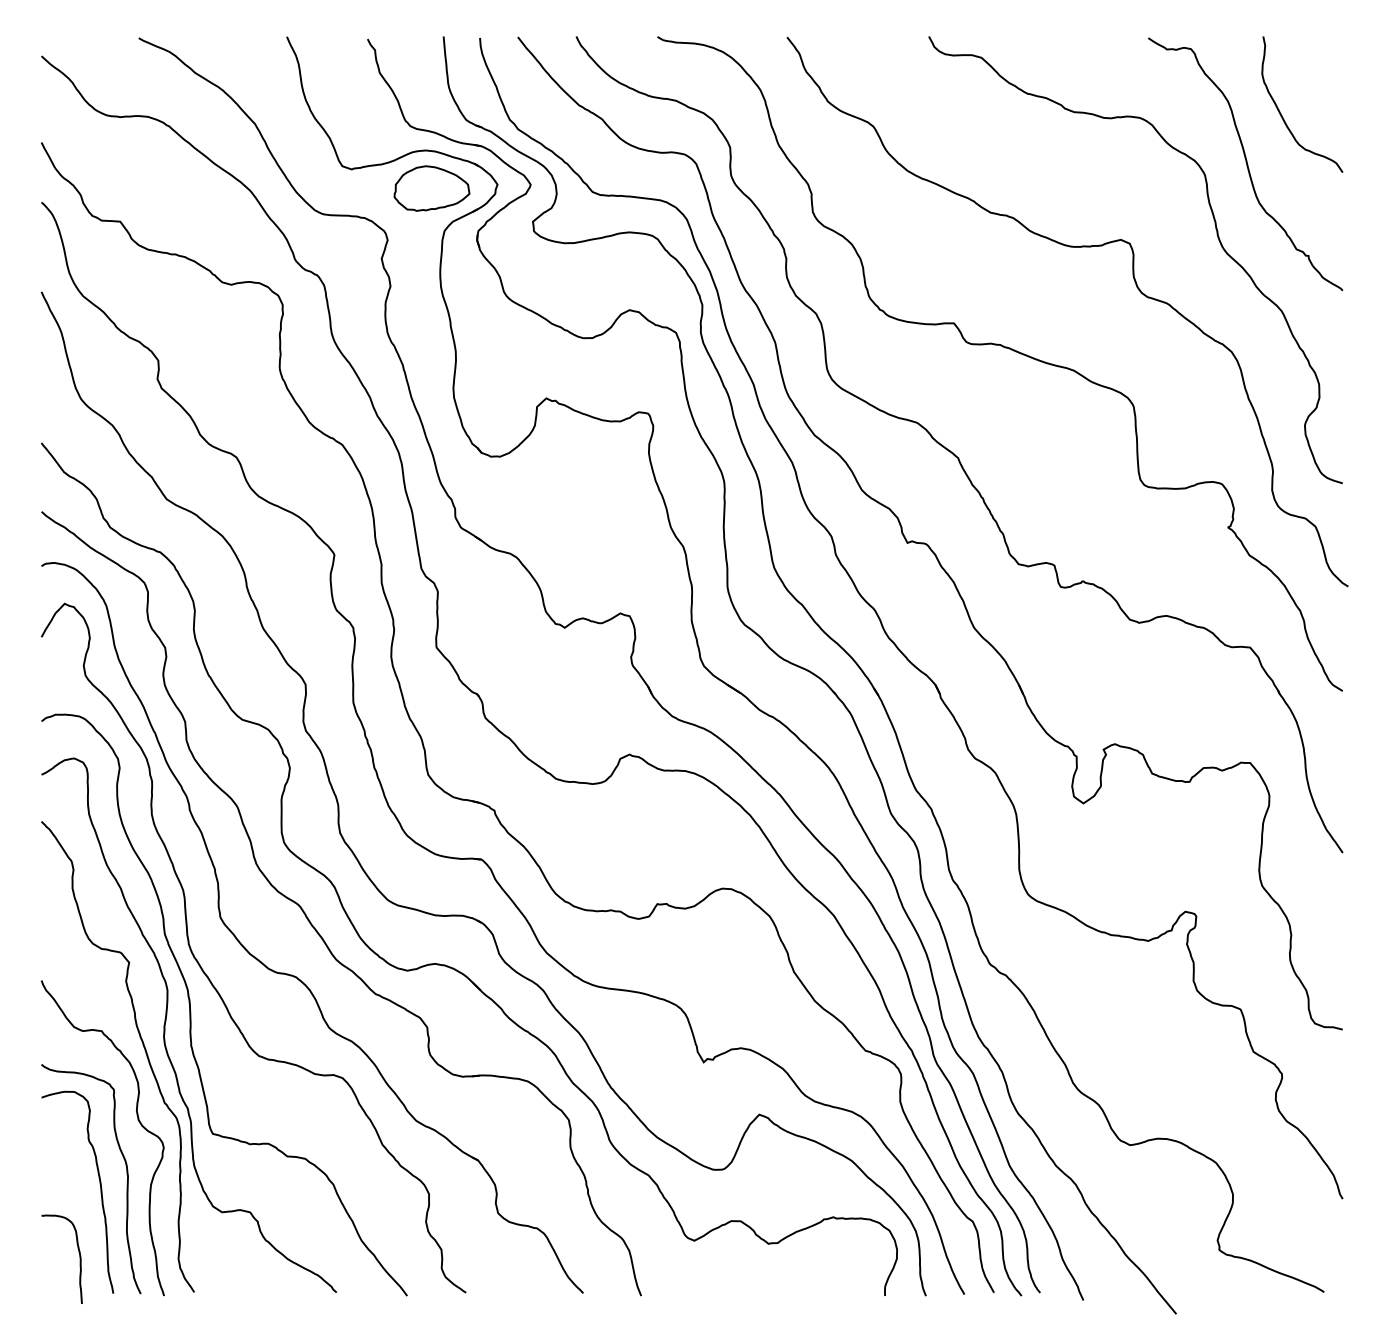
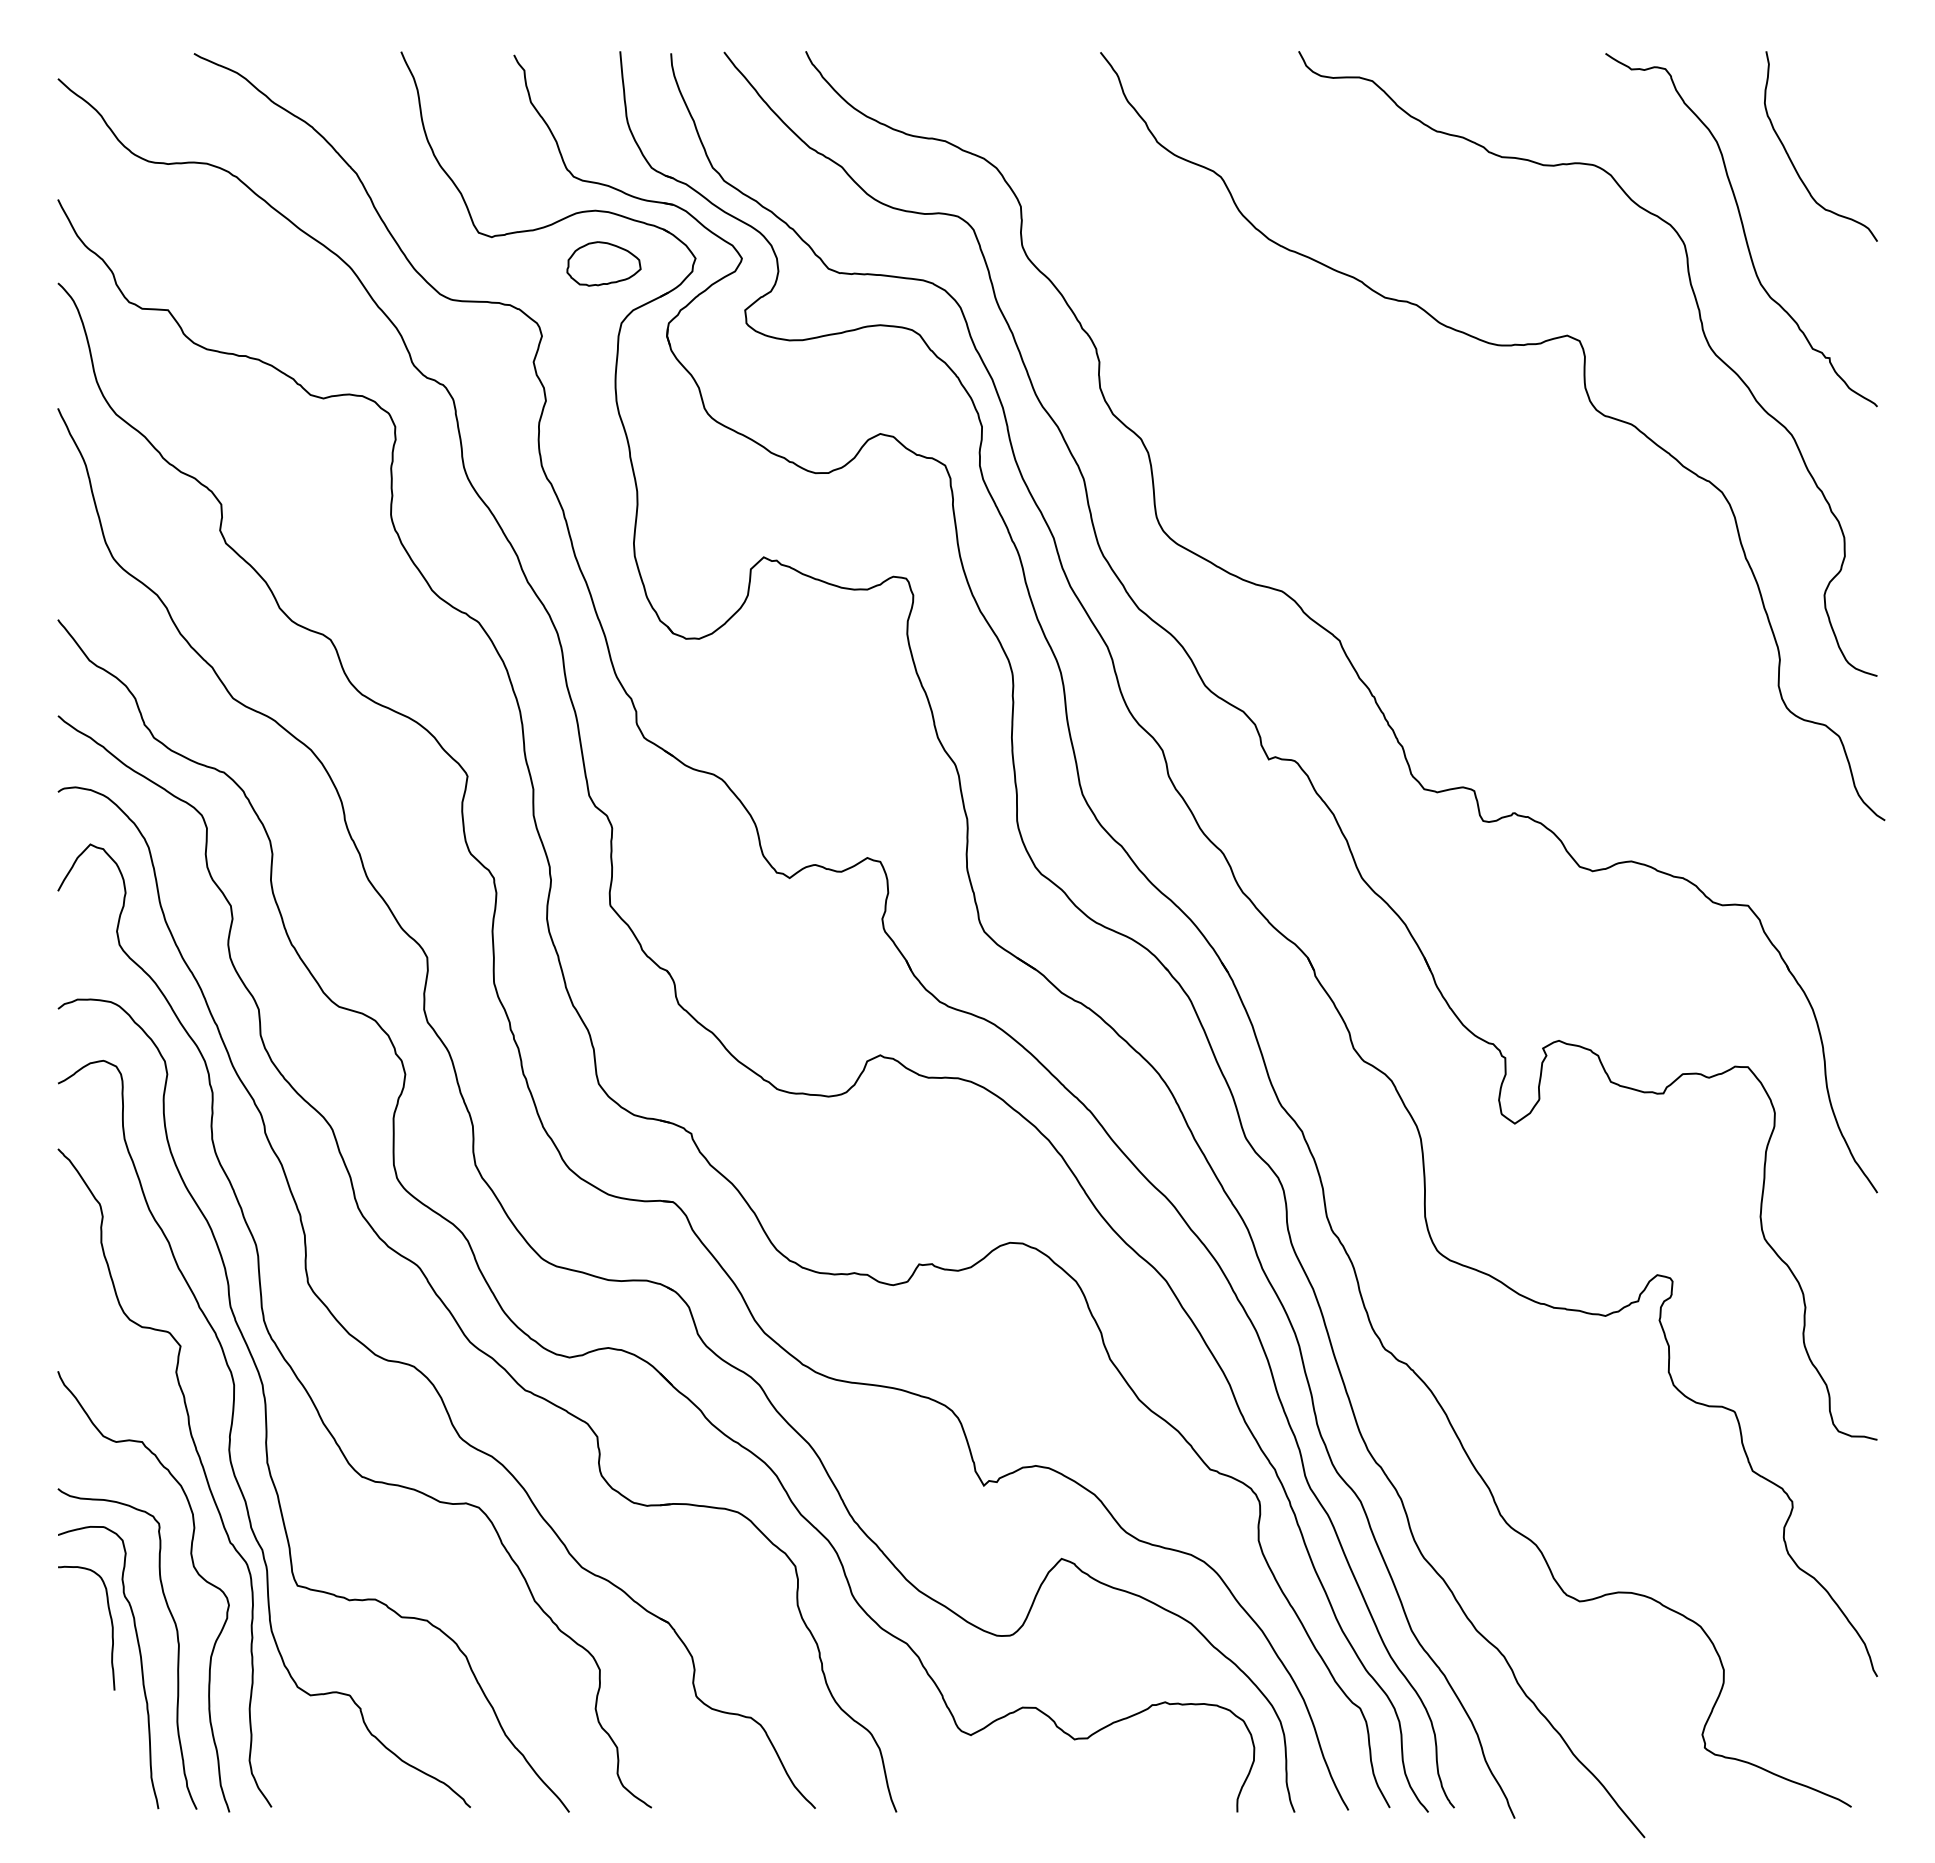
part: (431, 188) -> (603, 263), size x0.7
curve: (1003, 347) -> (1403, 486), removed
curve: (79, 1253) -> (110, 1620), moved

